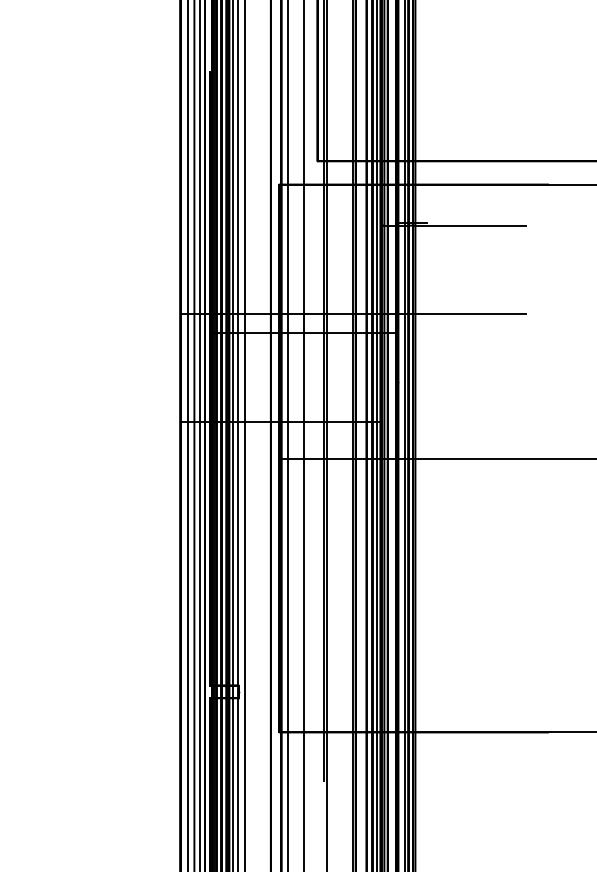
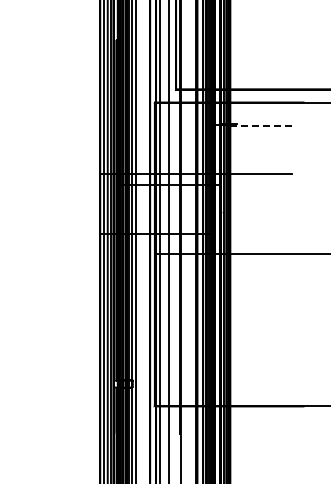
line: (469, 225) -> (260, 125), solid -> dashed

